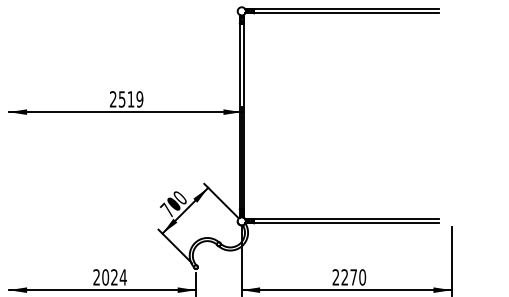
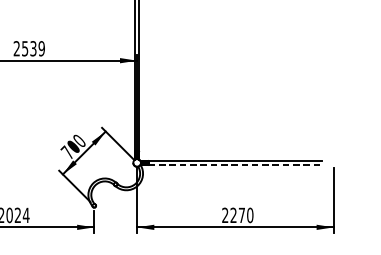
text: (130, 99) -> (32, 48), 2519 -> 2539
line: (346, 223) -> (235, 164), solid -> dashed

